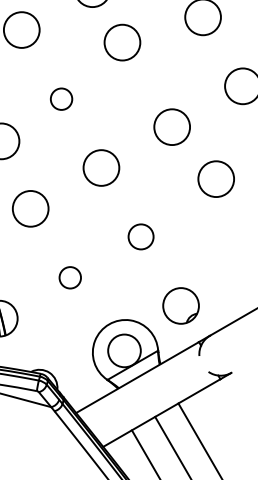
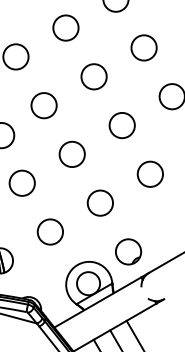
circle: (121, 42) -> (93, 76), moved
circle: (60, 98) -> (43, 105), size x1.67
circle: (214, 178) -> (149, 173), moved
circle: (139, 236) -> (99, 202), size x1.43
circle: (69, 277) -> (49, 231), size x1.67

